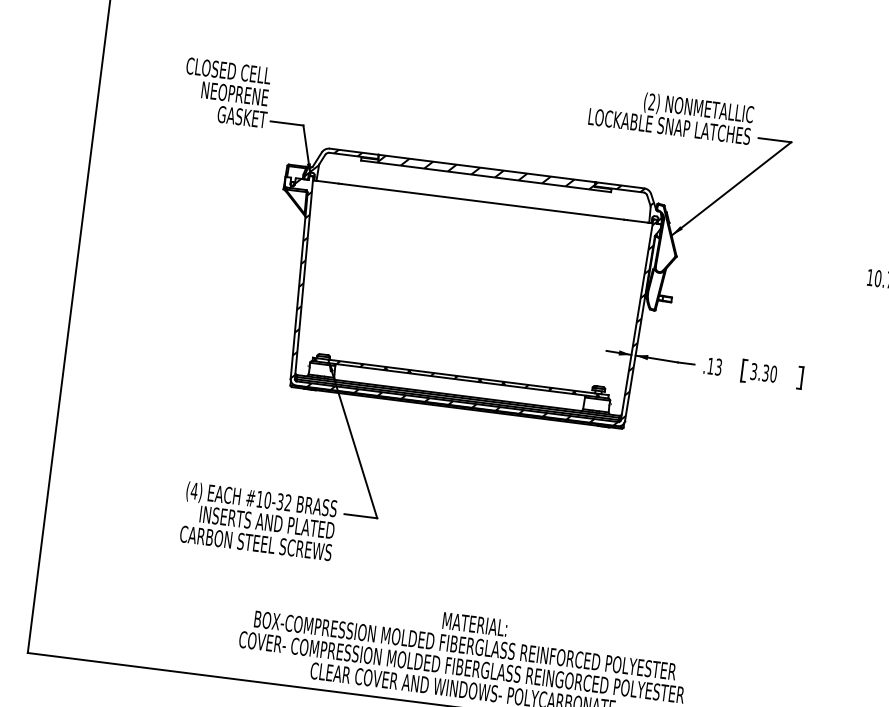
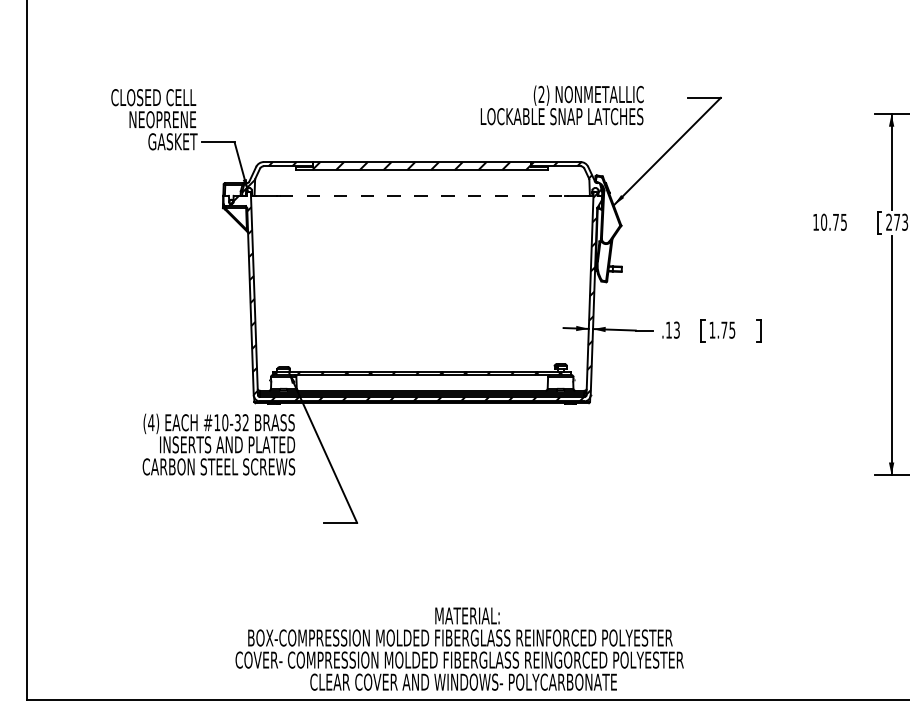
text: (670, 115) -> (561, 105), moved
line: (483, 201) -> (422, 195), solid -> dashed
text: (764, 372) -> (722, 329), 3.30 -> 1.75
text: (258, 521) -> (218, 444), moved

